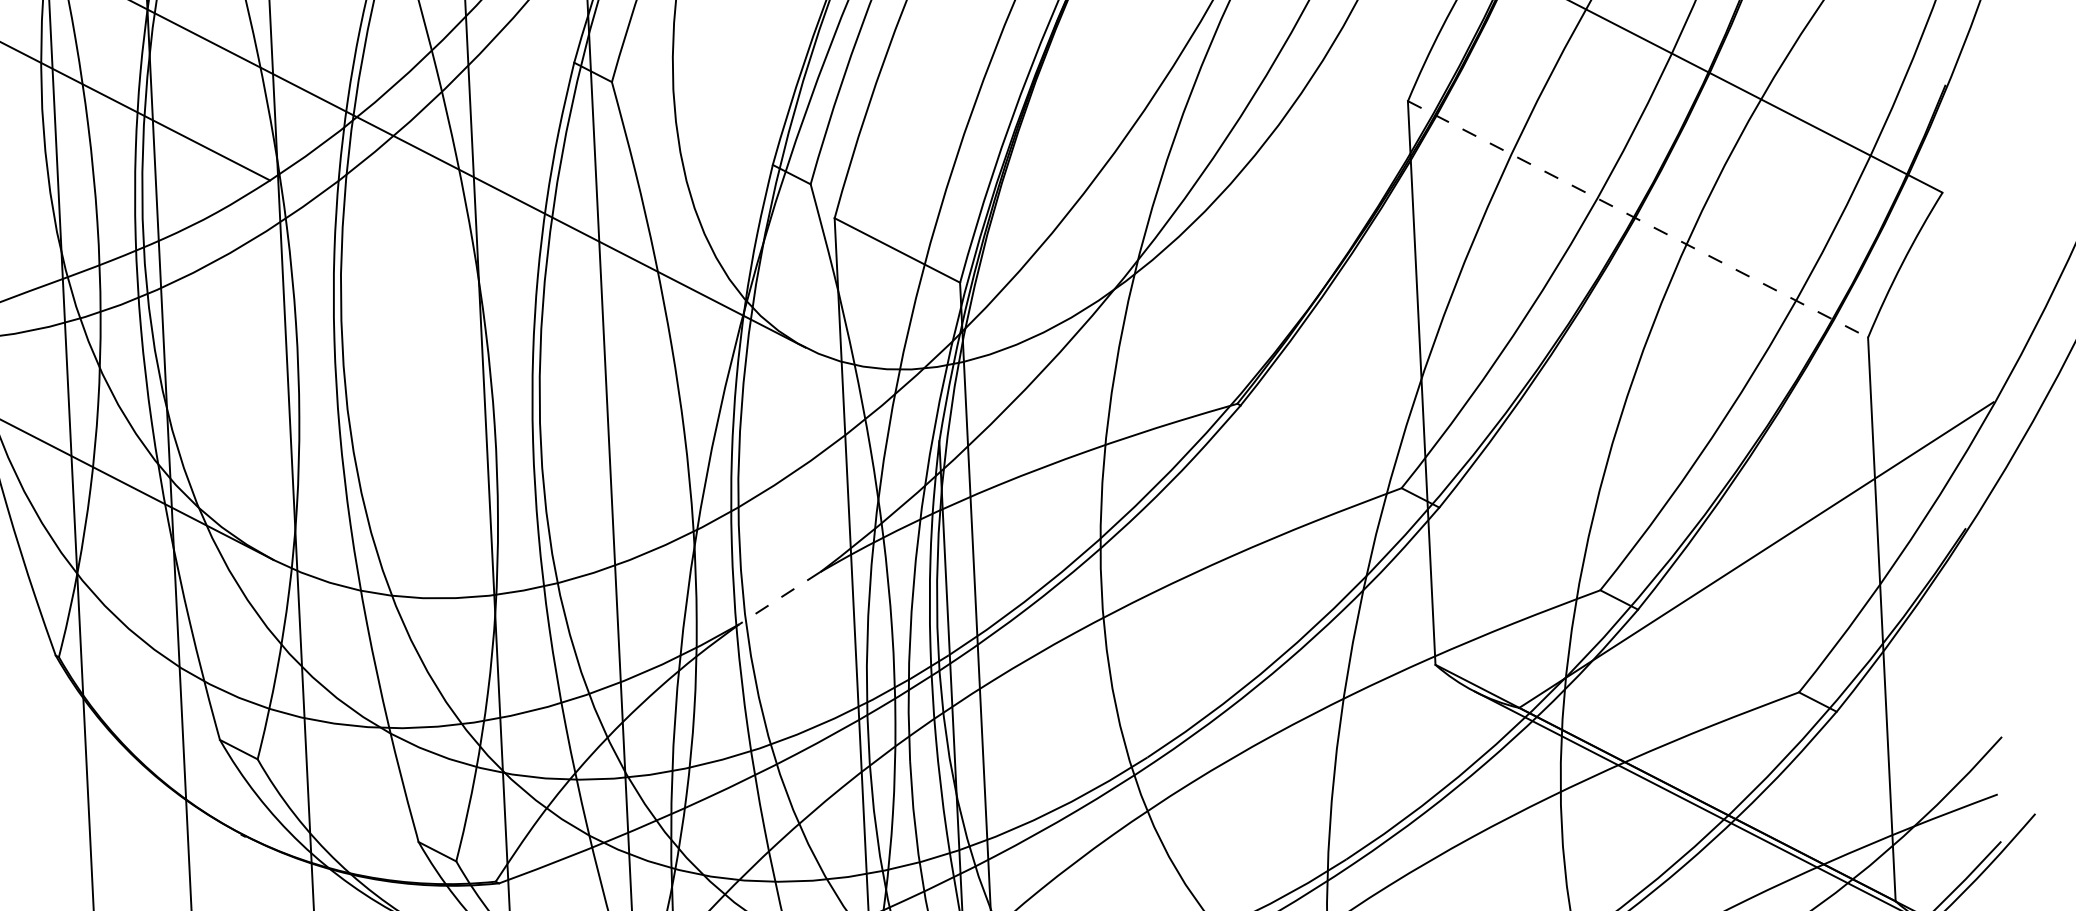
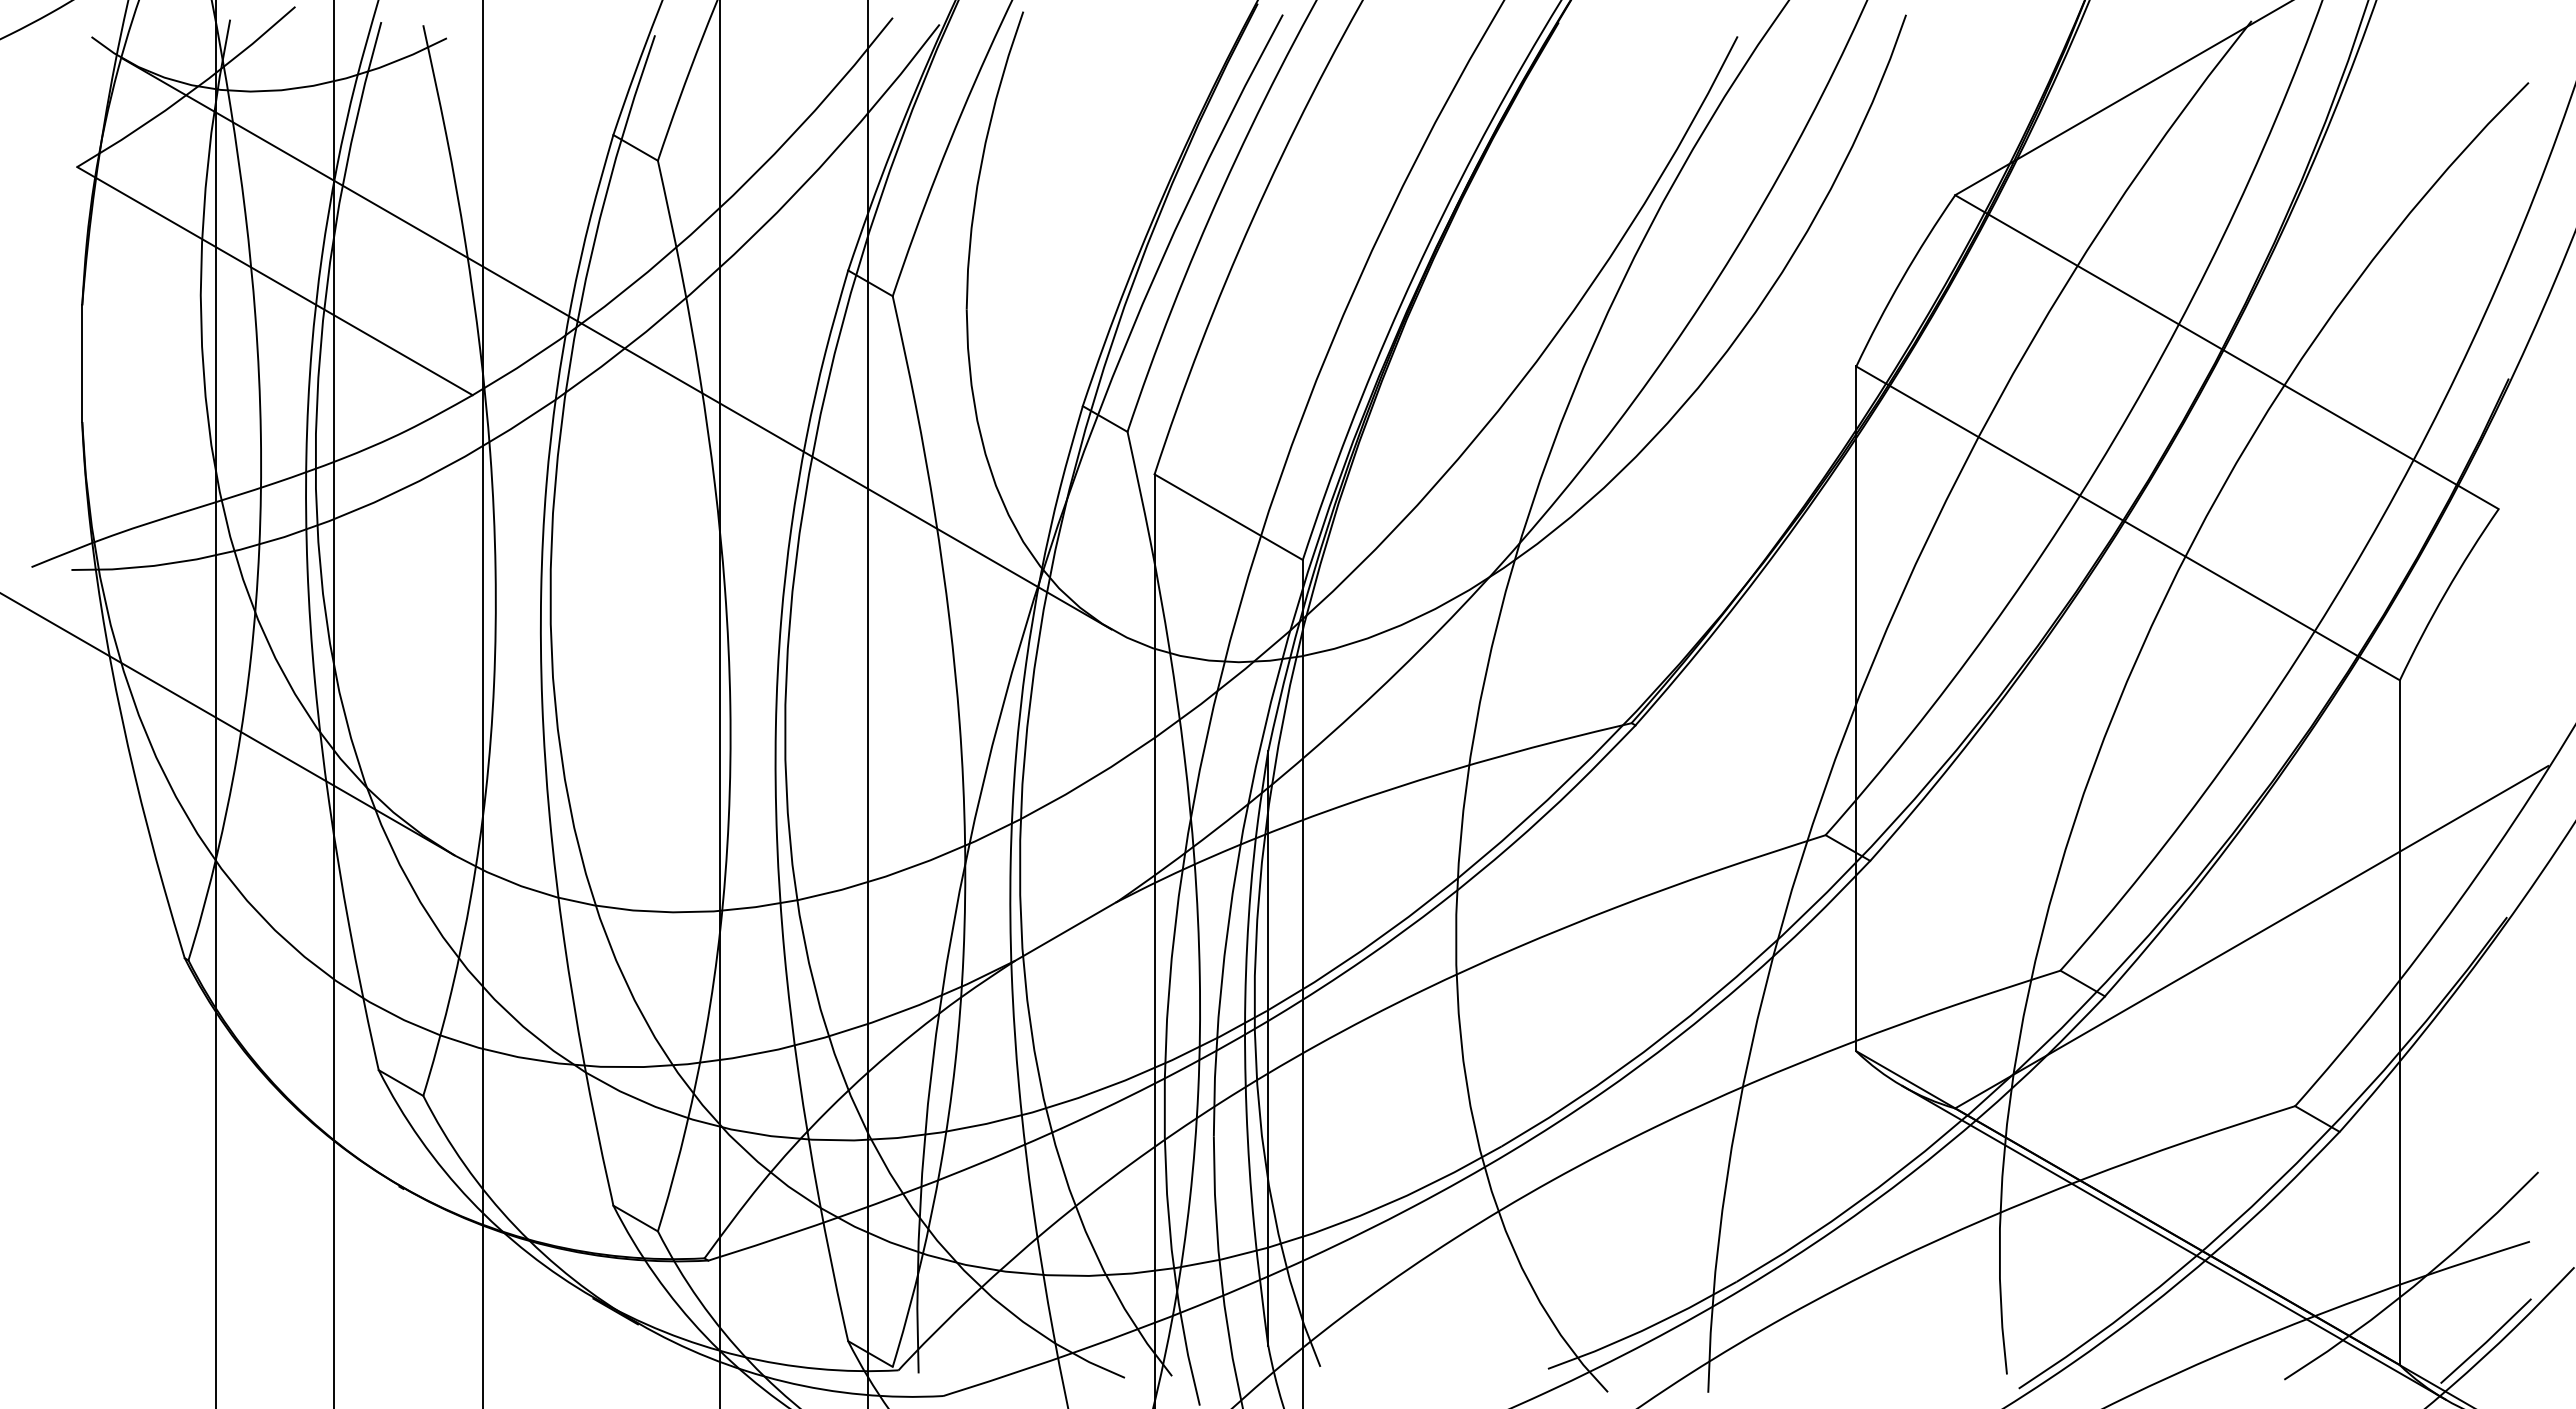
line: (1638, 219) -> (2128, 523), dashed -> solid
line: (779, 598) -> (1065, 931), dashed -> solid

